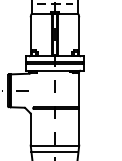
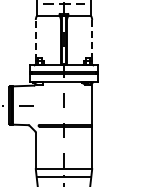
line: (30, 34) -> (35, 39), solid -> dashed
line: (79, 34) -> (92, 40), solid -> dashed

